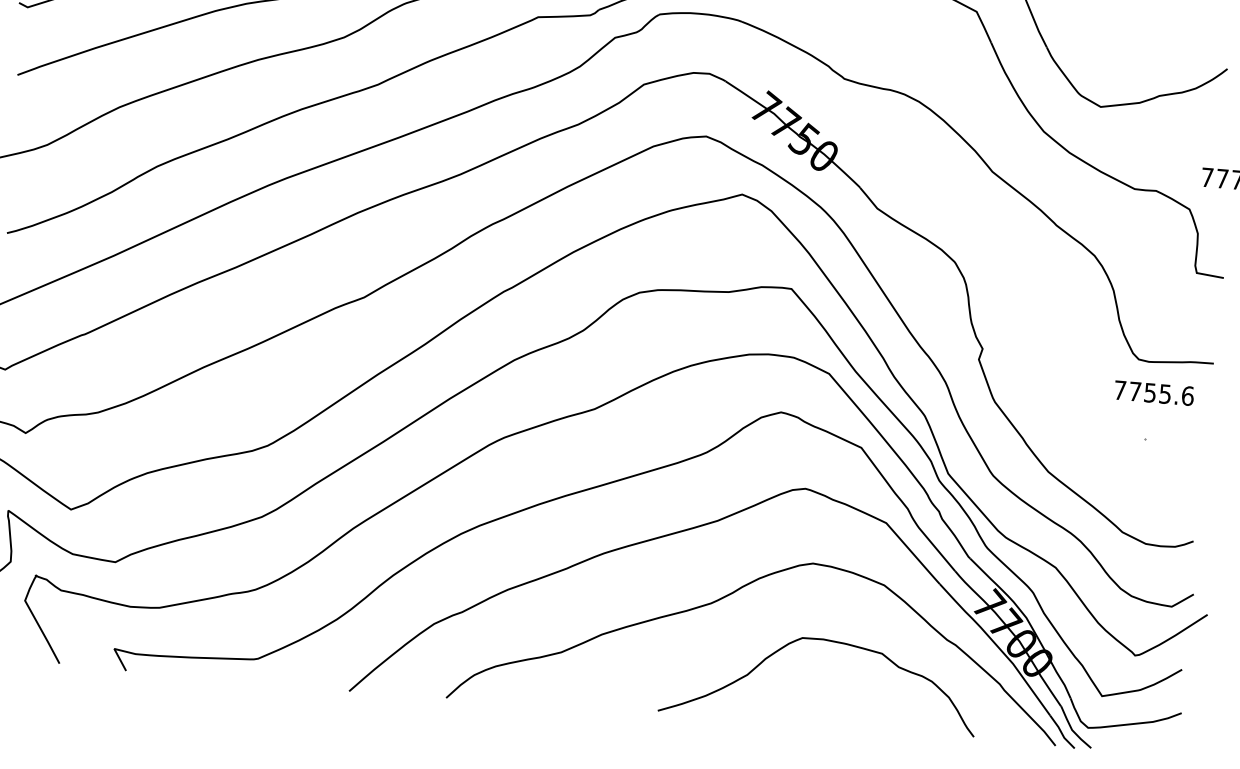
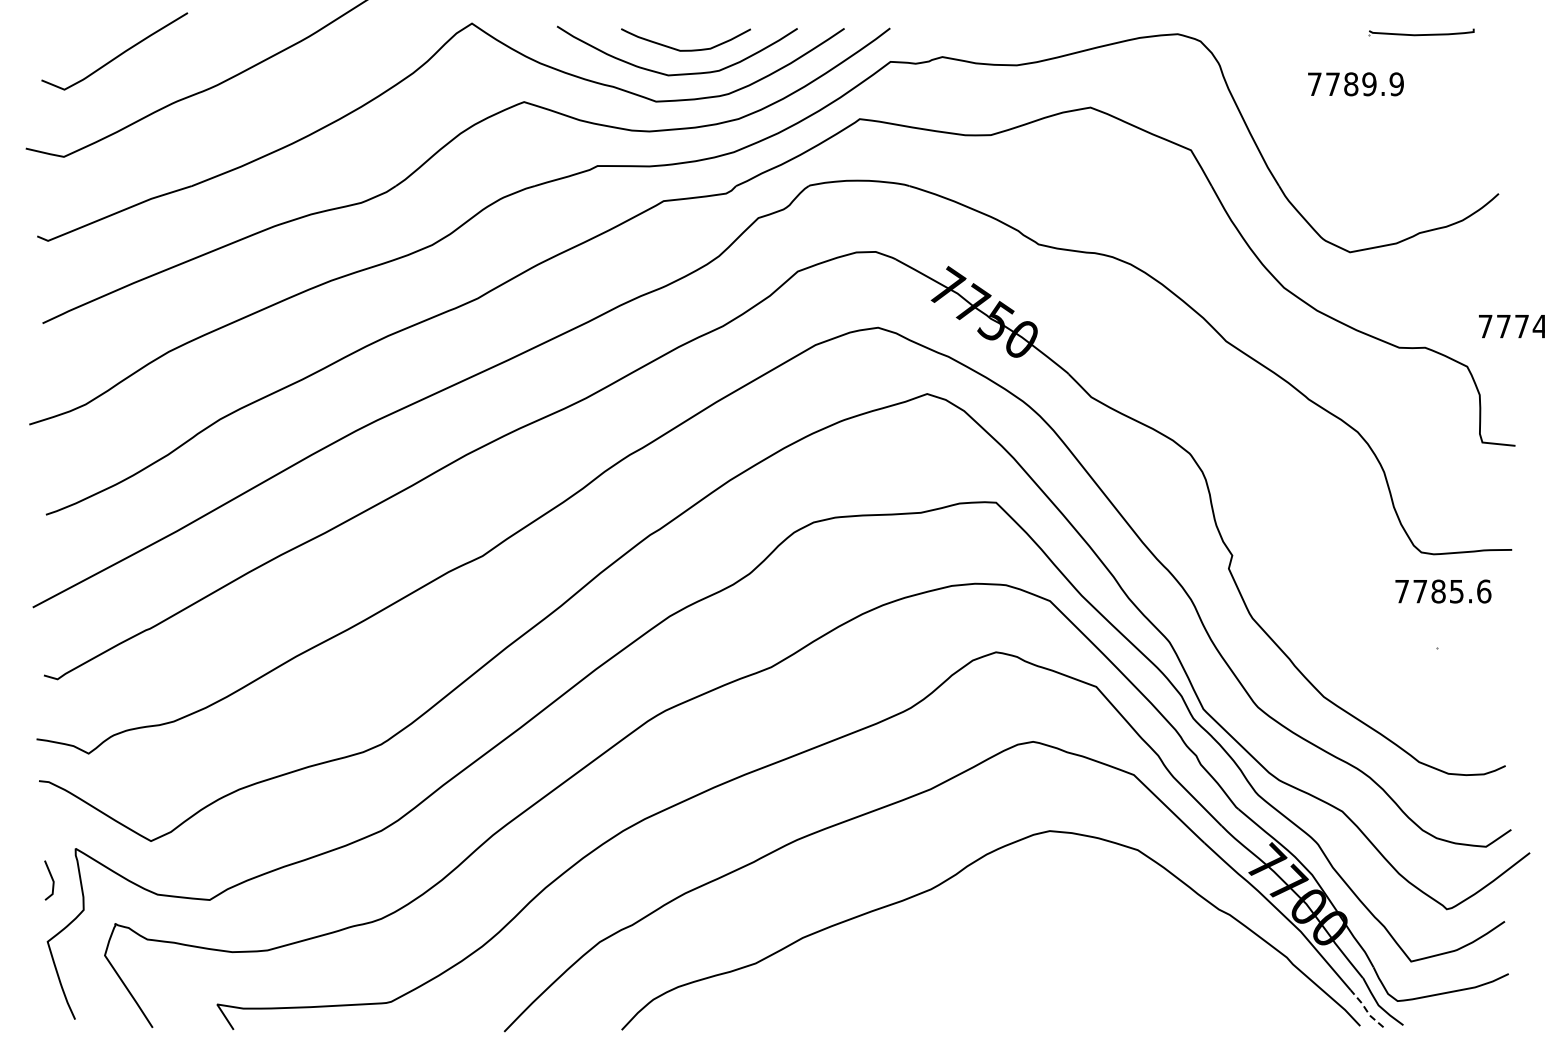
text: (1150, 392) -> (1438, 591), 7755.6 -> 7785.6
curve: (829, 641) -> (1077, 923), removed
line: (1061, 731) -> (1365, 1008), solid -> dashed

